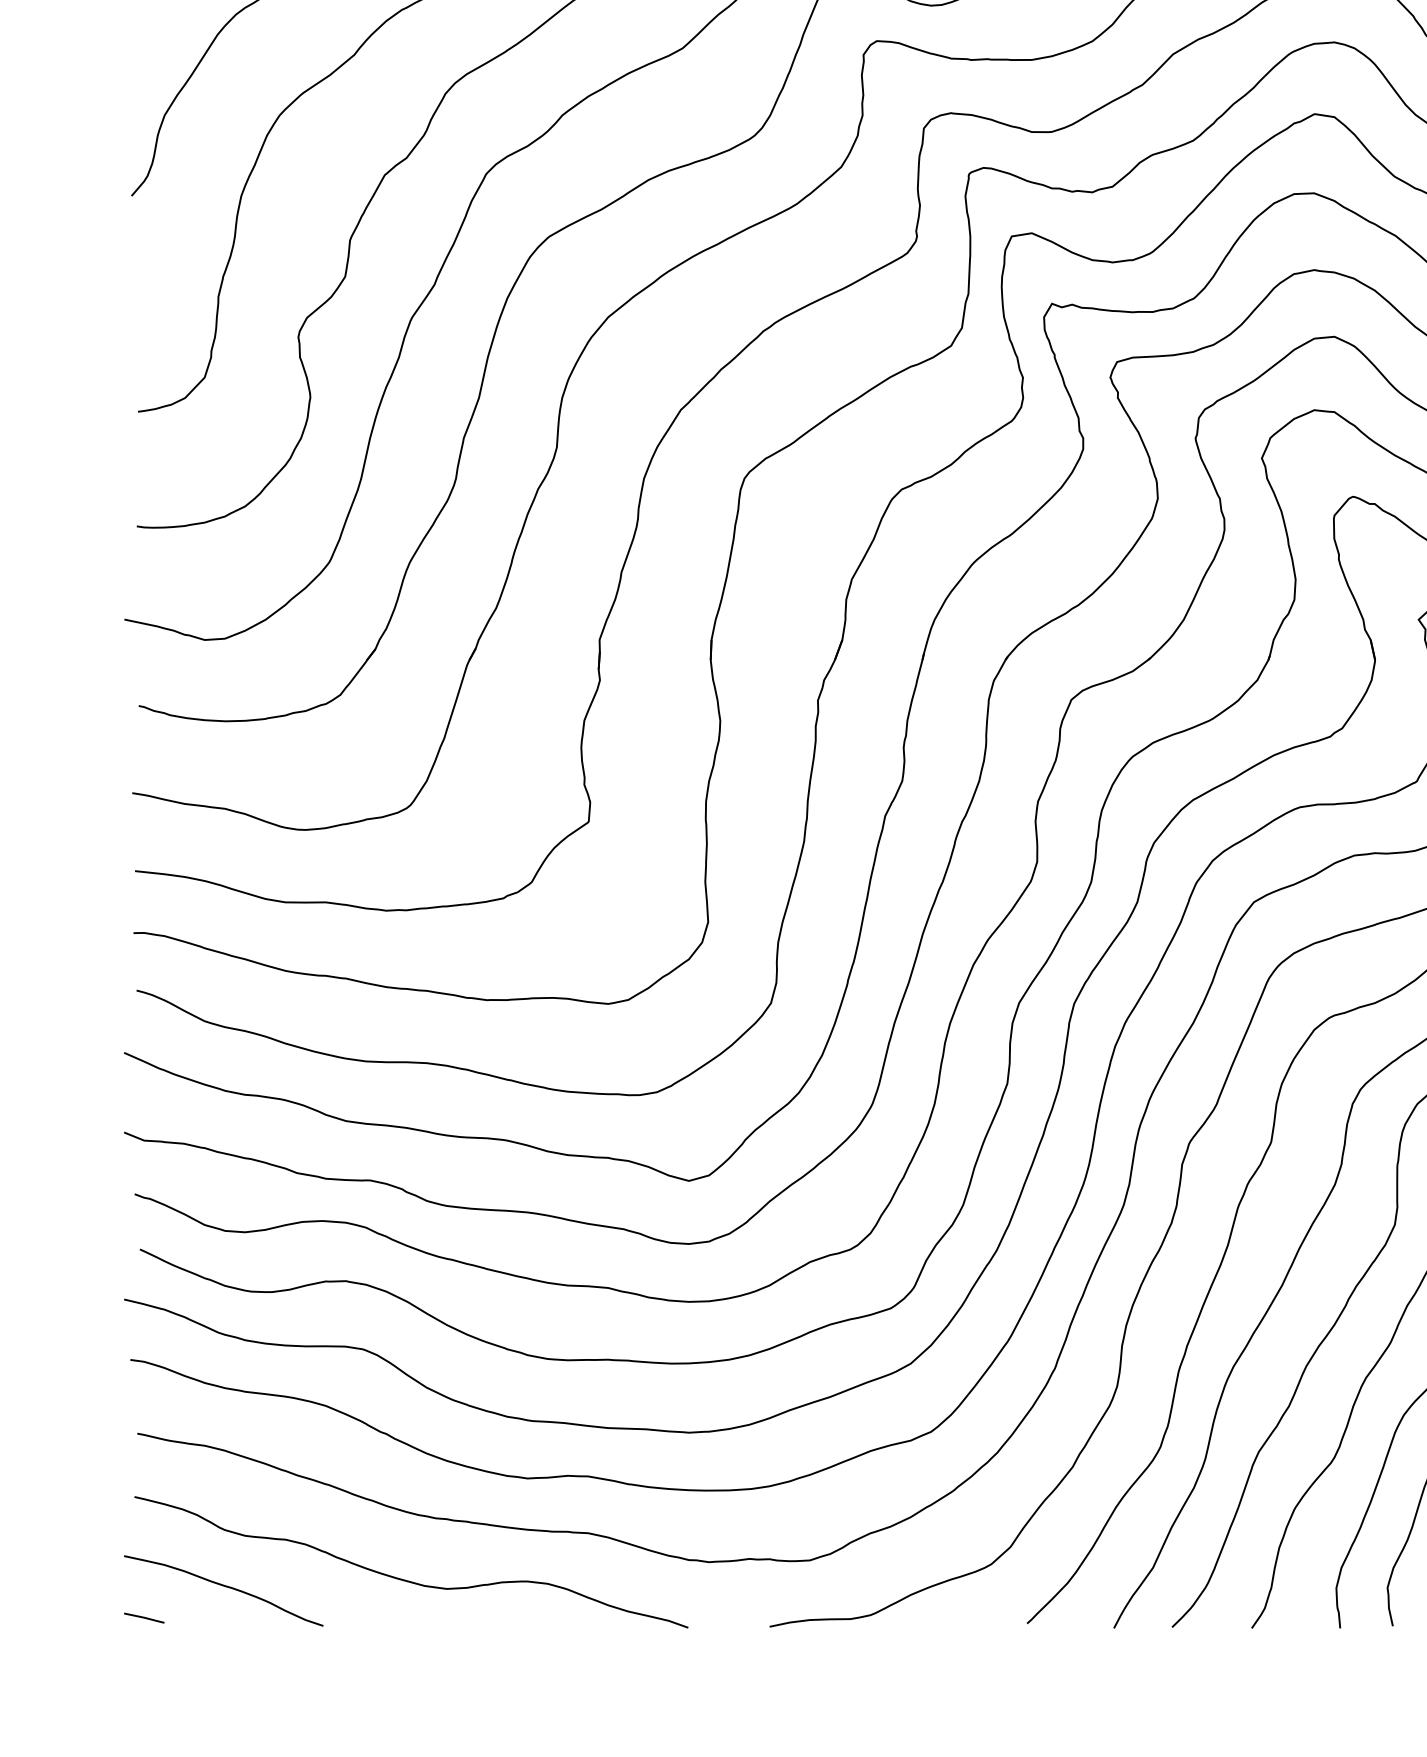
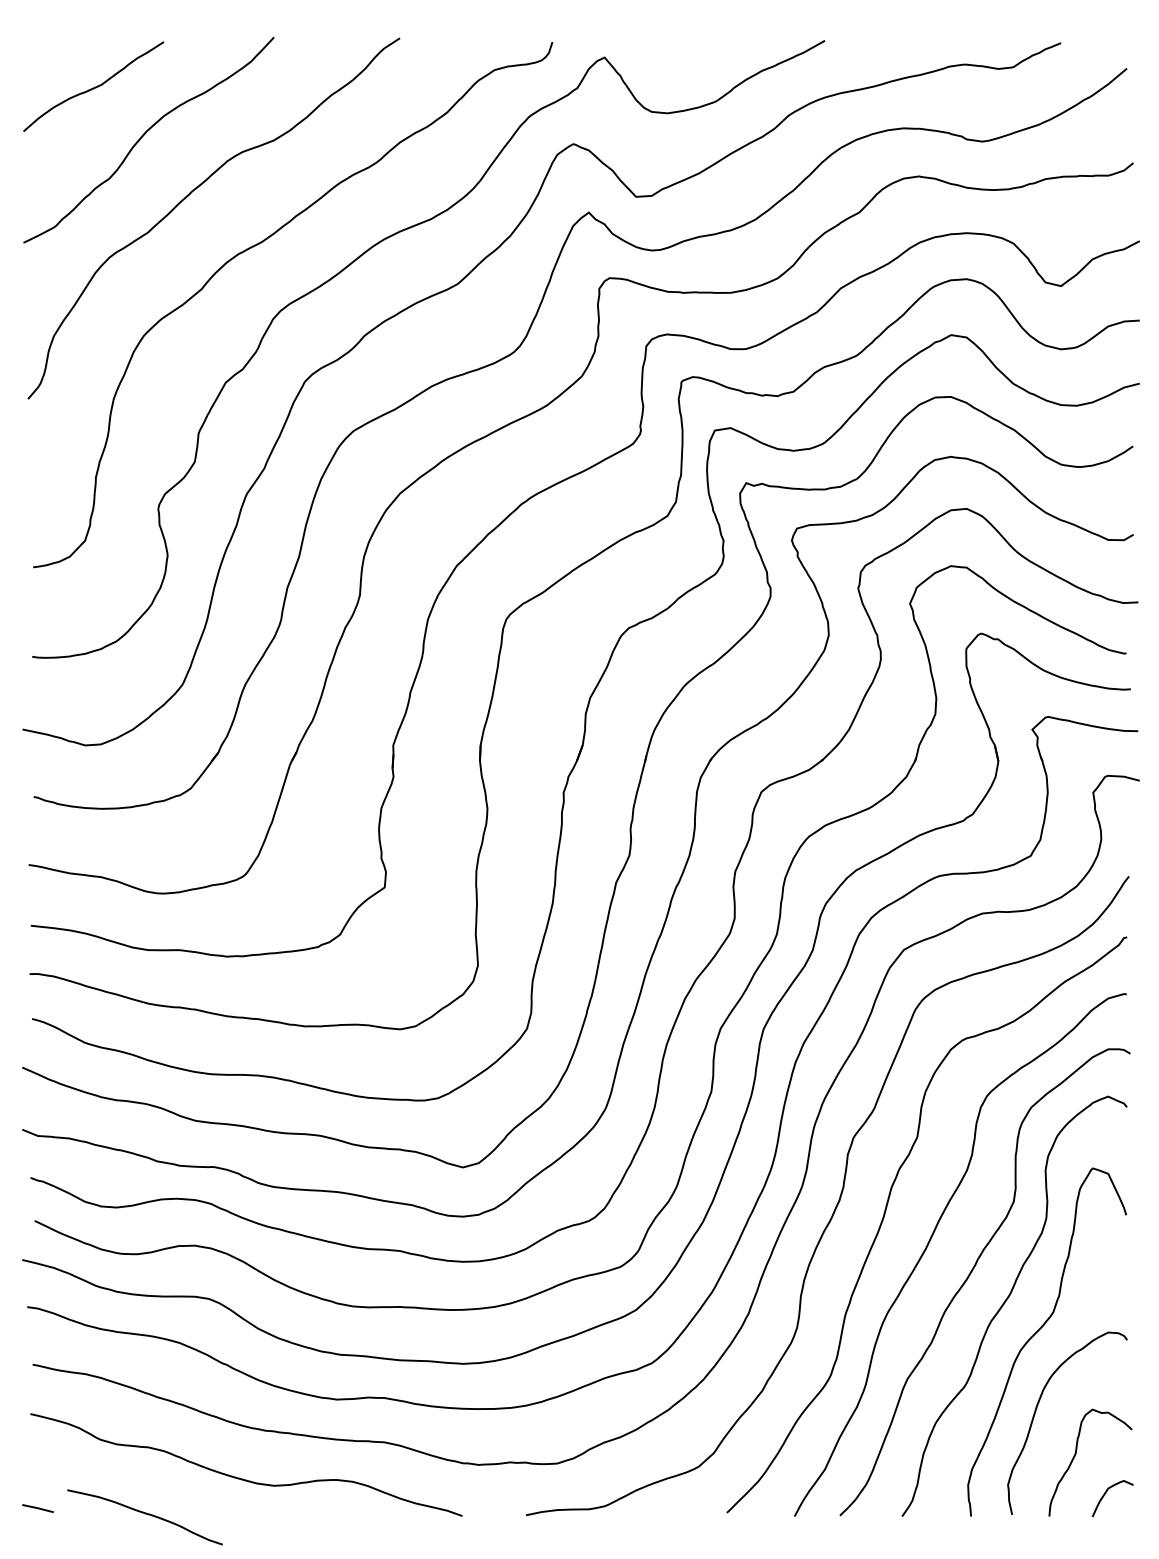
curve: (224, 1587) -> (145, 1514), moved

